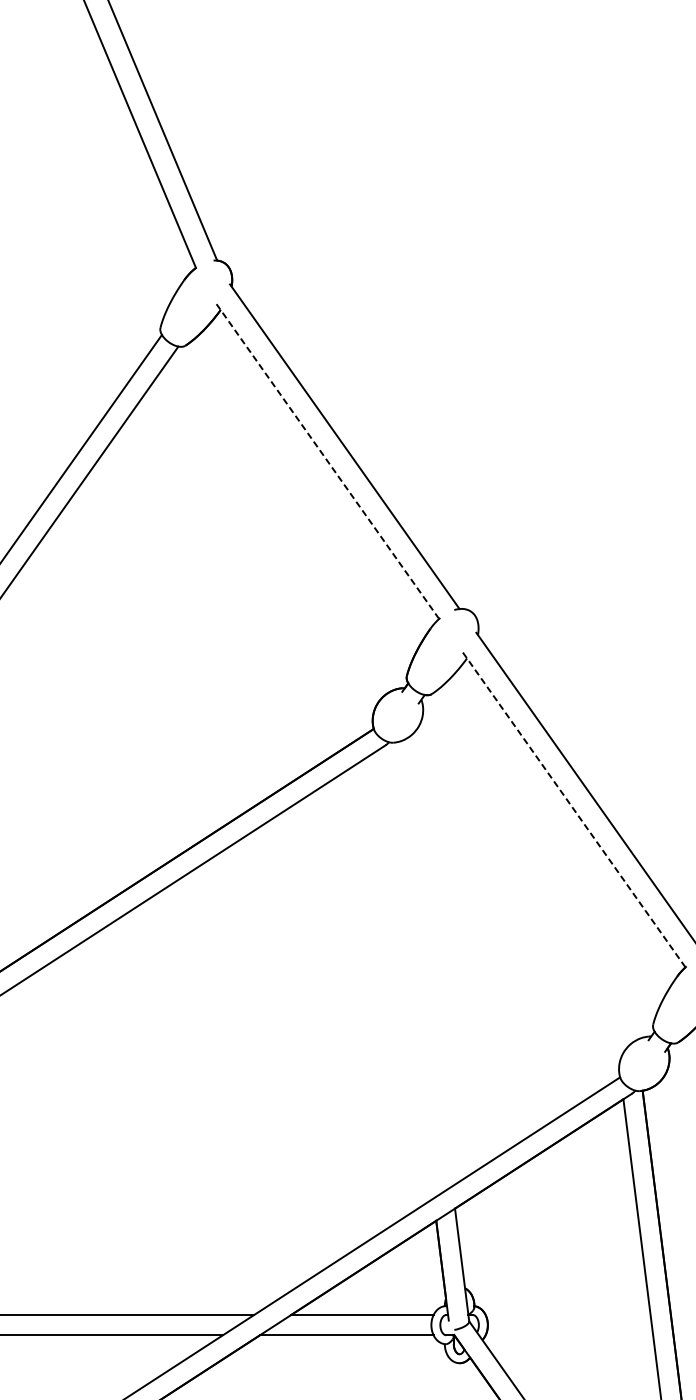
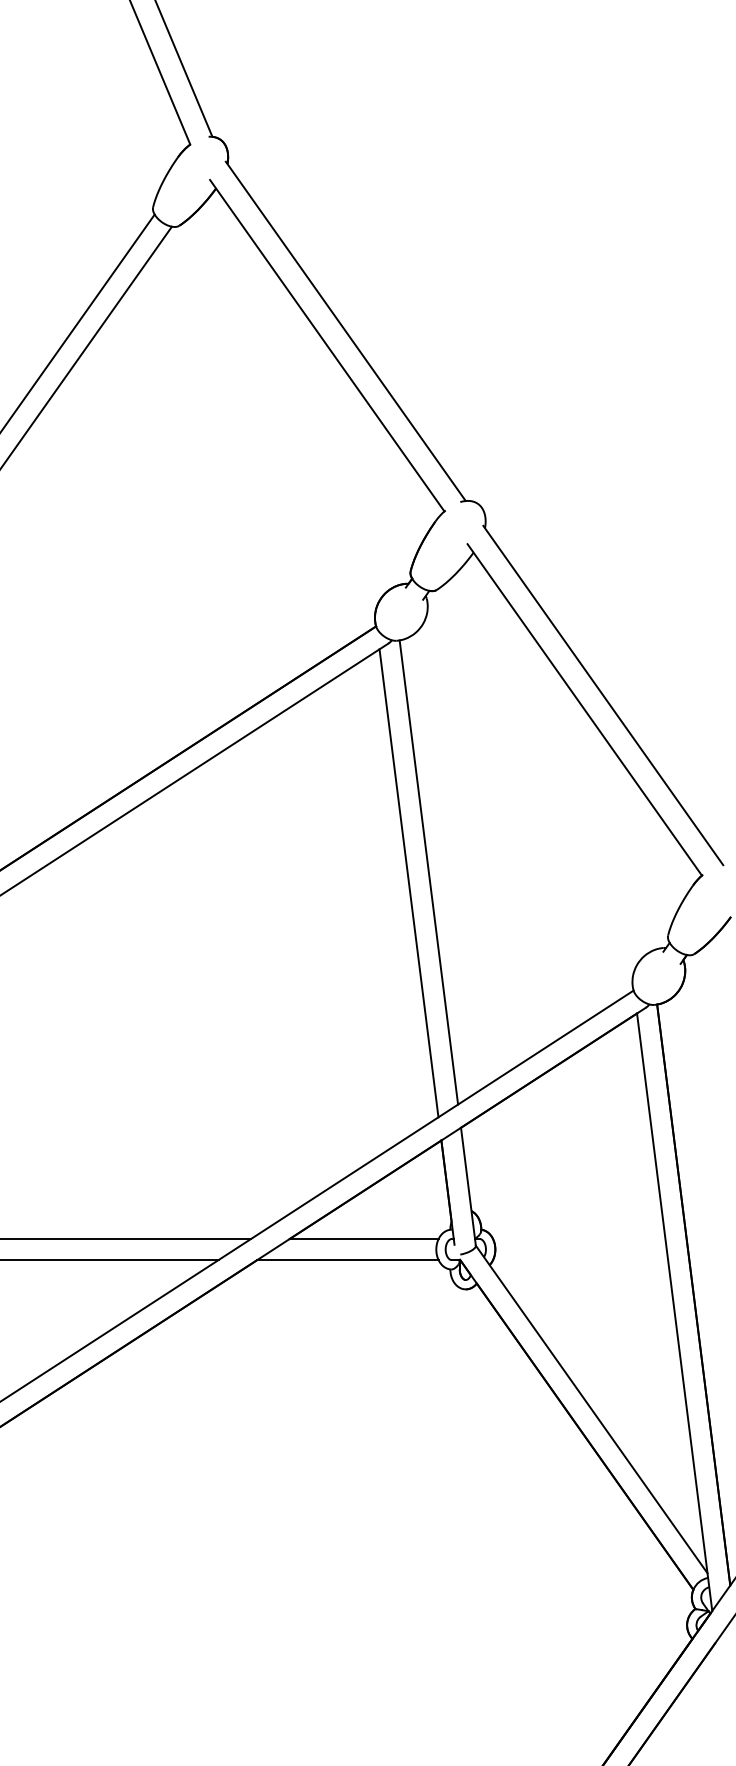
line: (327, 460) -> (327, 345), dashed -> solid
line: (573, 808) -> (584, 709), dashed -> solid
line: (423, 964) -> (428, 872), added
line: (404, 974) -> (408, 883), added

